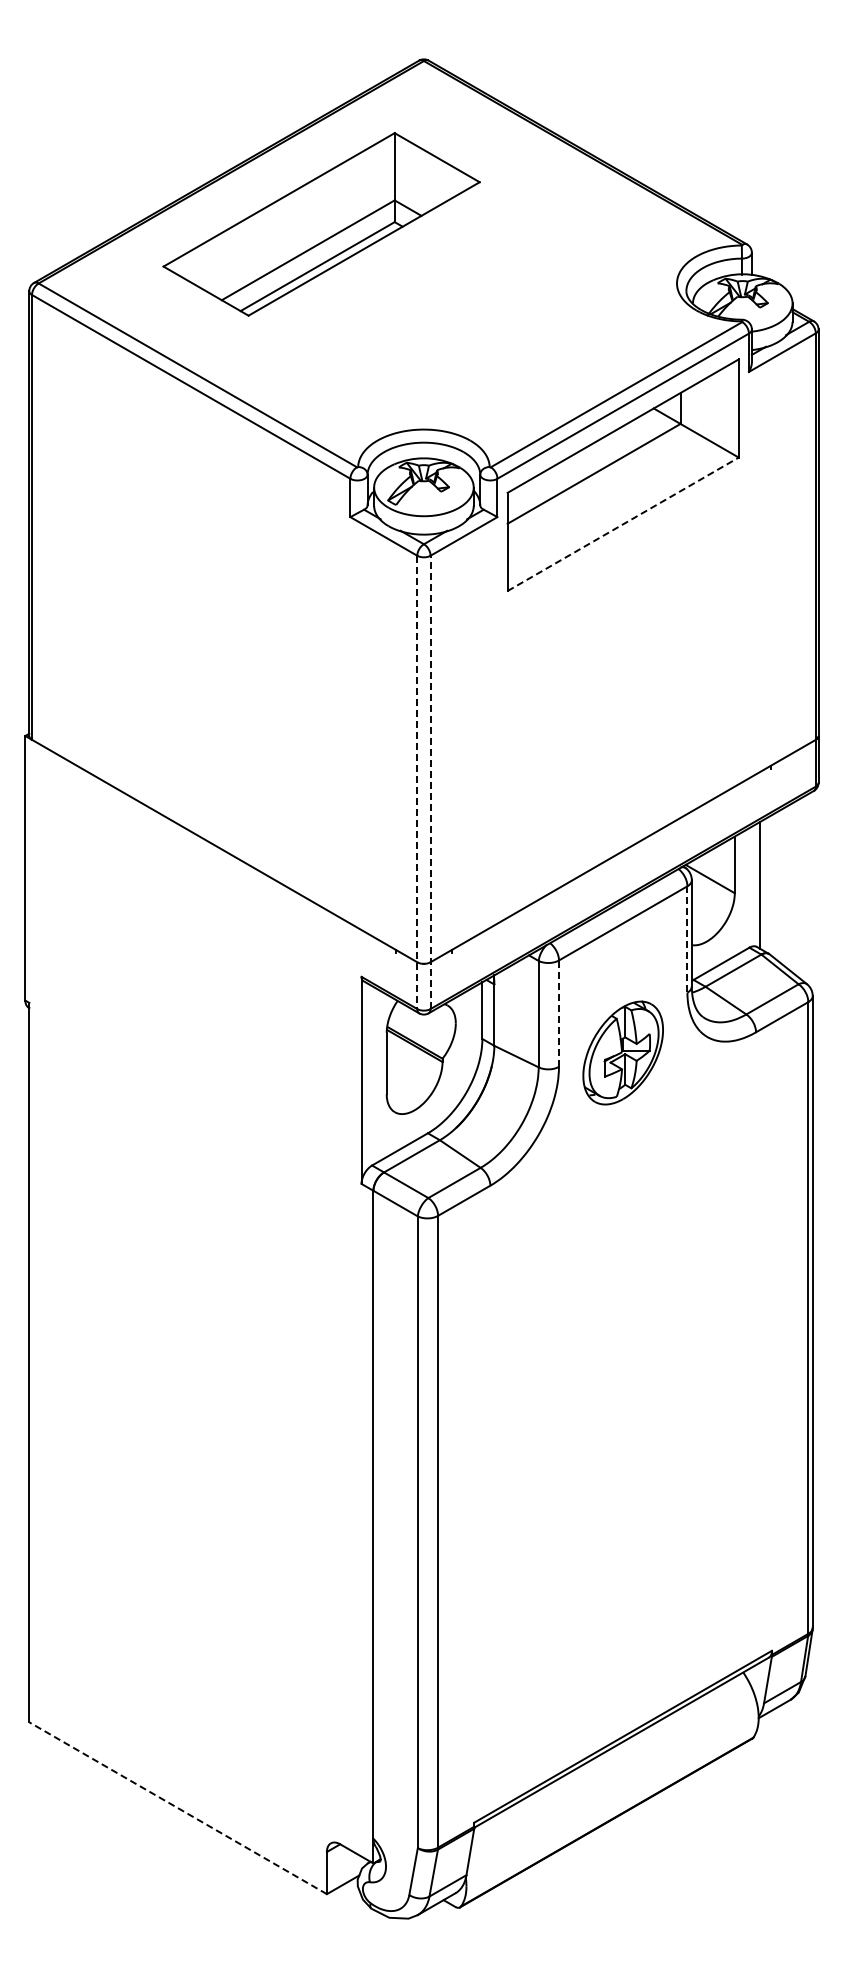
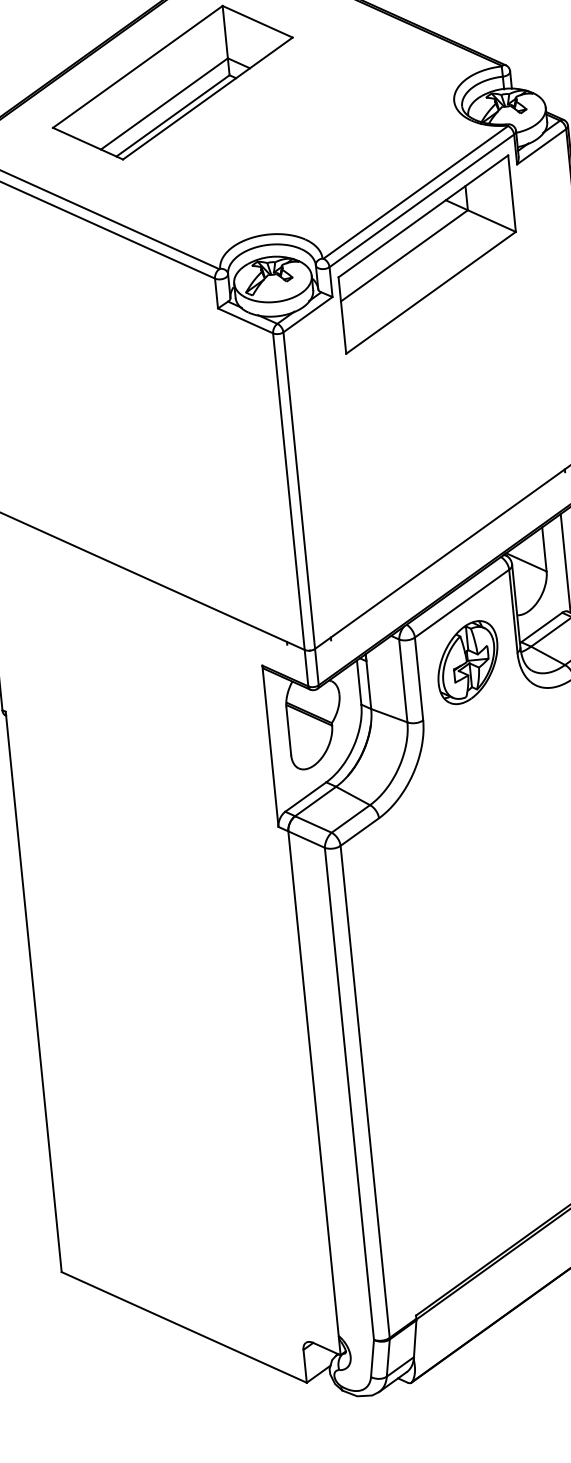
line: (623, 524) -> (431, 292), dashed -> solid
line: (417, 782) -> (290, 509), dashed -> solid
line: (430, 782) -> (301, 508), dashed -> solid
line: (687, 939) -> (513, 611), dashed -> solid
line: (558, 1013) -> (418, 678), dashed -> solid
part: (622, 1052) -> (467, 662), moved
line: (178, 1808) -> (184, 1327), dashed -> solid

